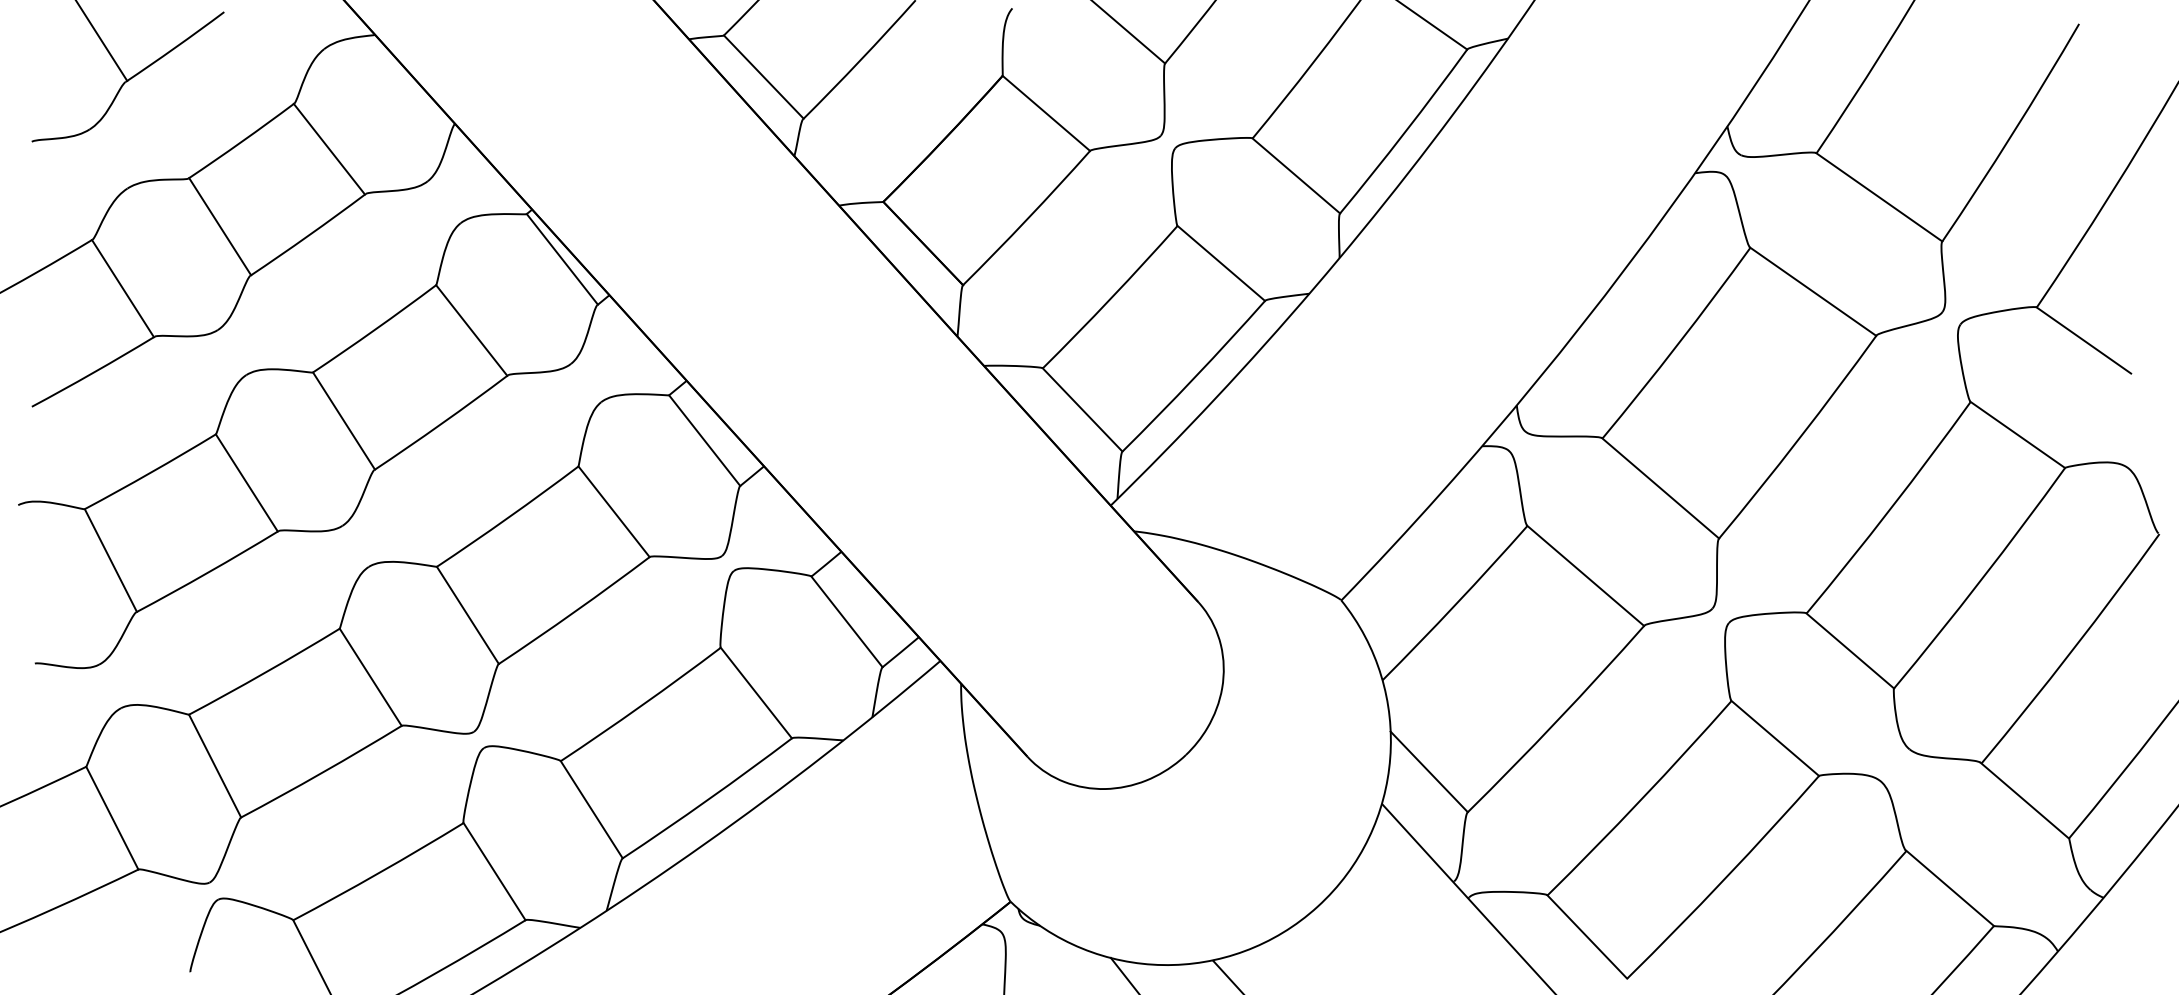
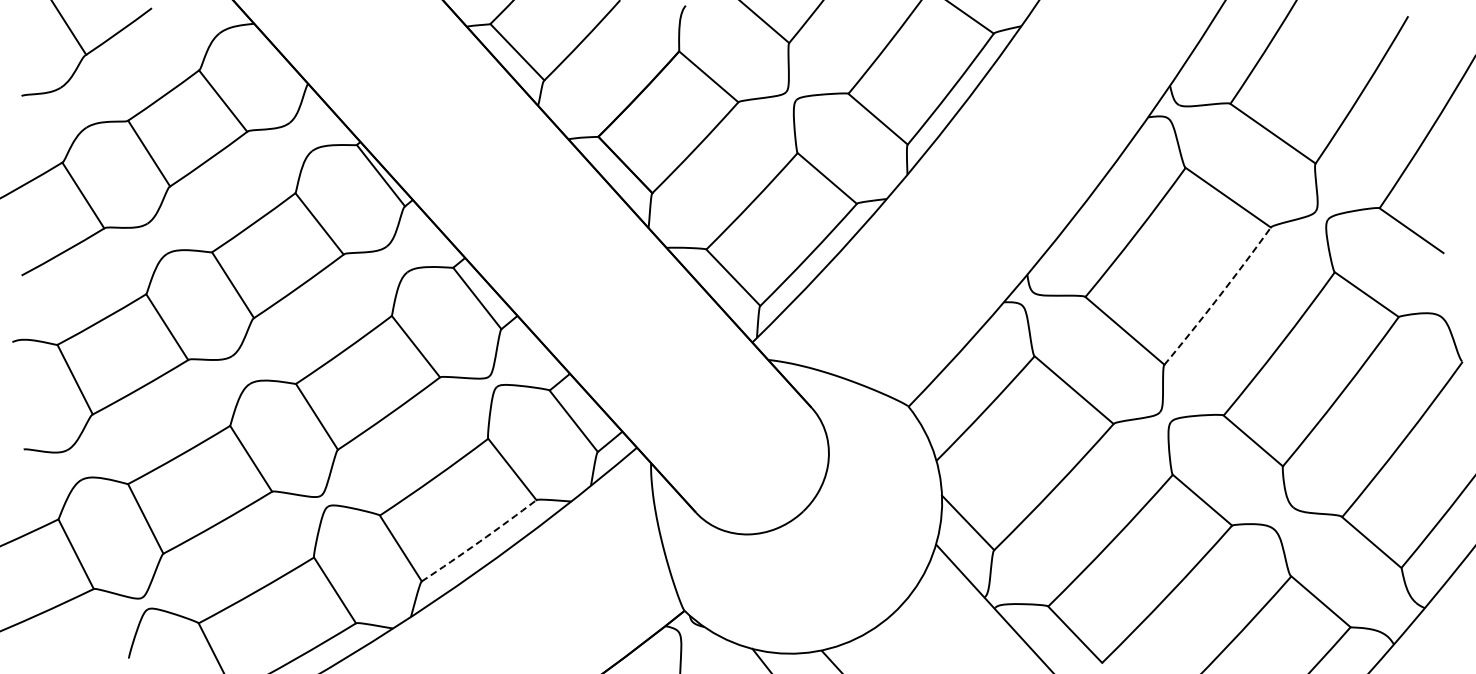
arc: (1798, 439) -> (1218, 297), solid -> dashed
arc: (707, 799) -> (479, 541), solid -> dashed

